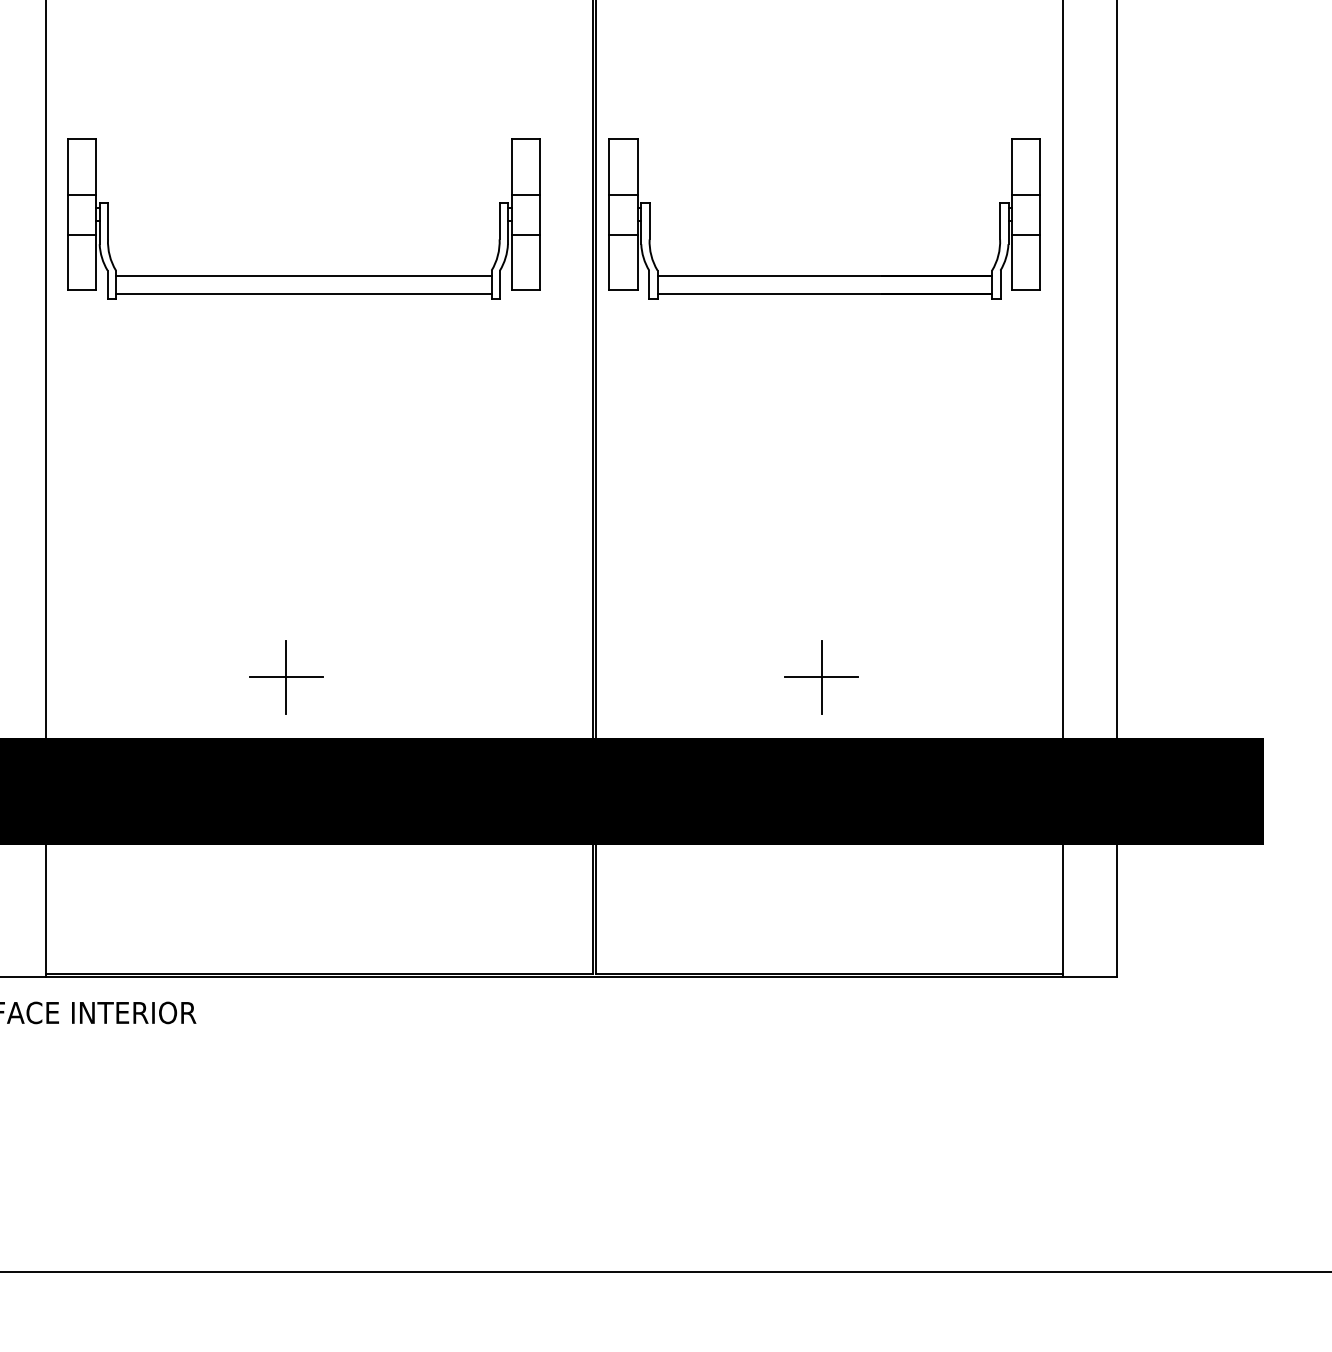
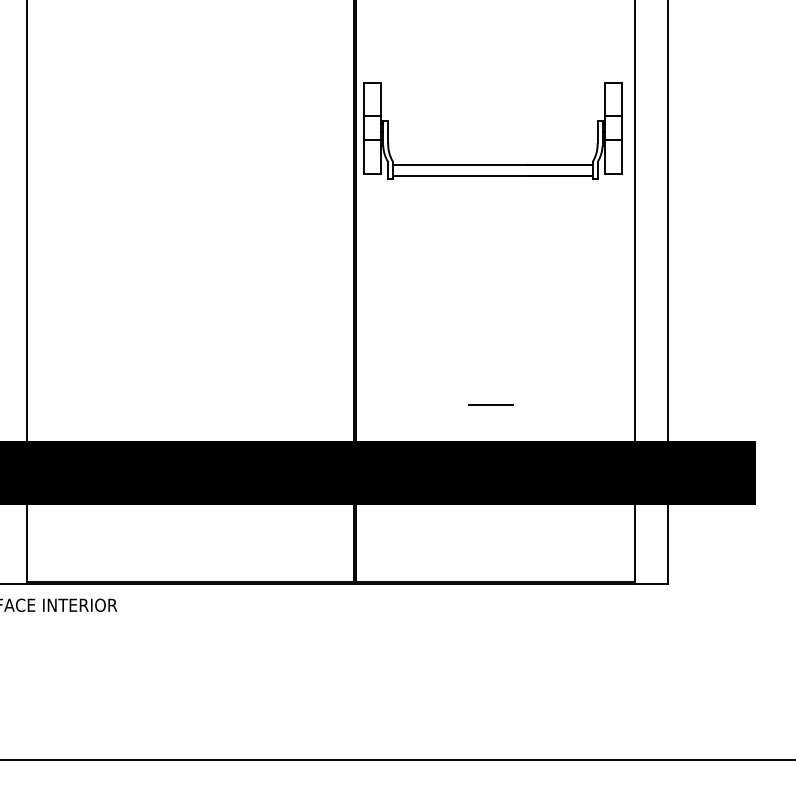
part: (303, 275) -> (181, 164), removed
part: (285, 676) -> (170, 404), removed
line: (822, 676) -> (491, 404), removed

